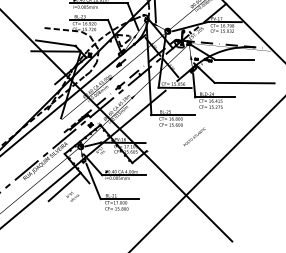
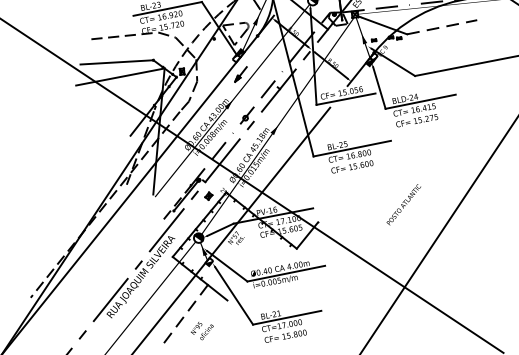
line: (234, 59) -> (441, 27), solid -> dashed
text: (194, 136) -> (403, 204), moved
line: (64, 187) -> (184, 316), solid -> dashed

